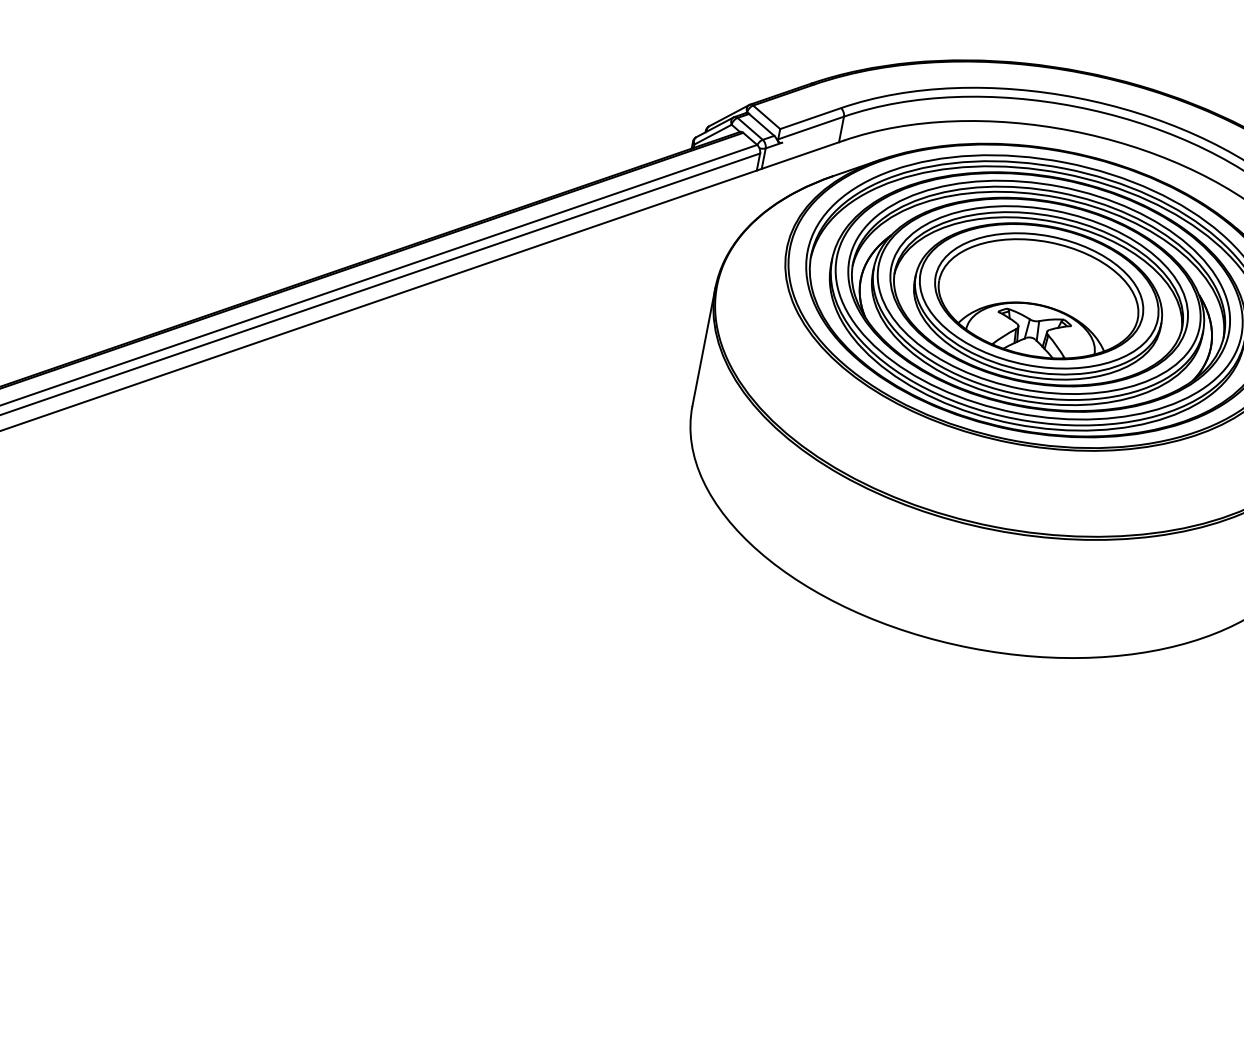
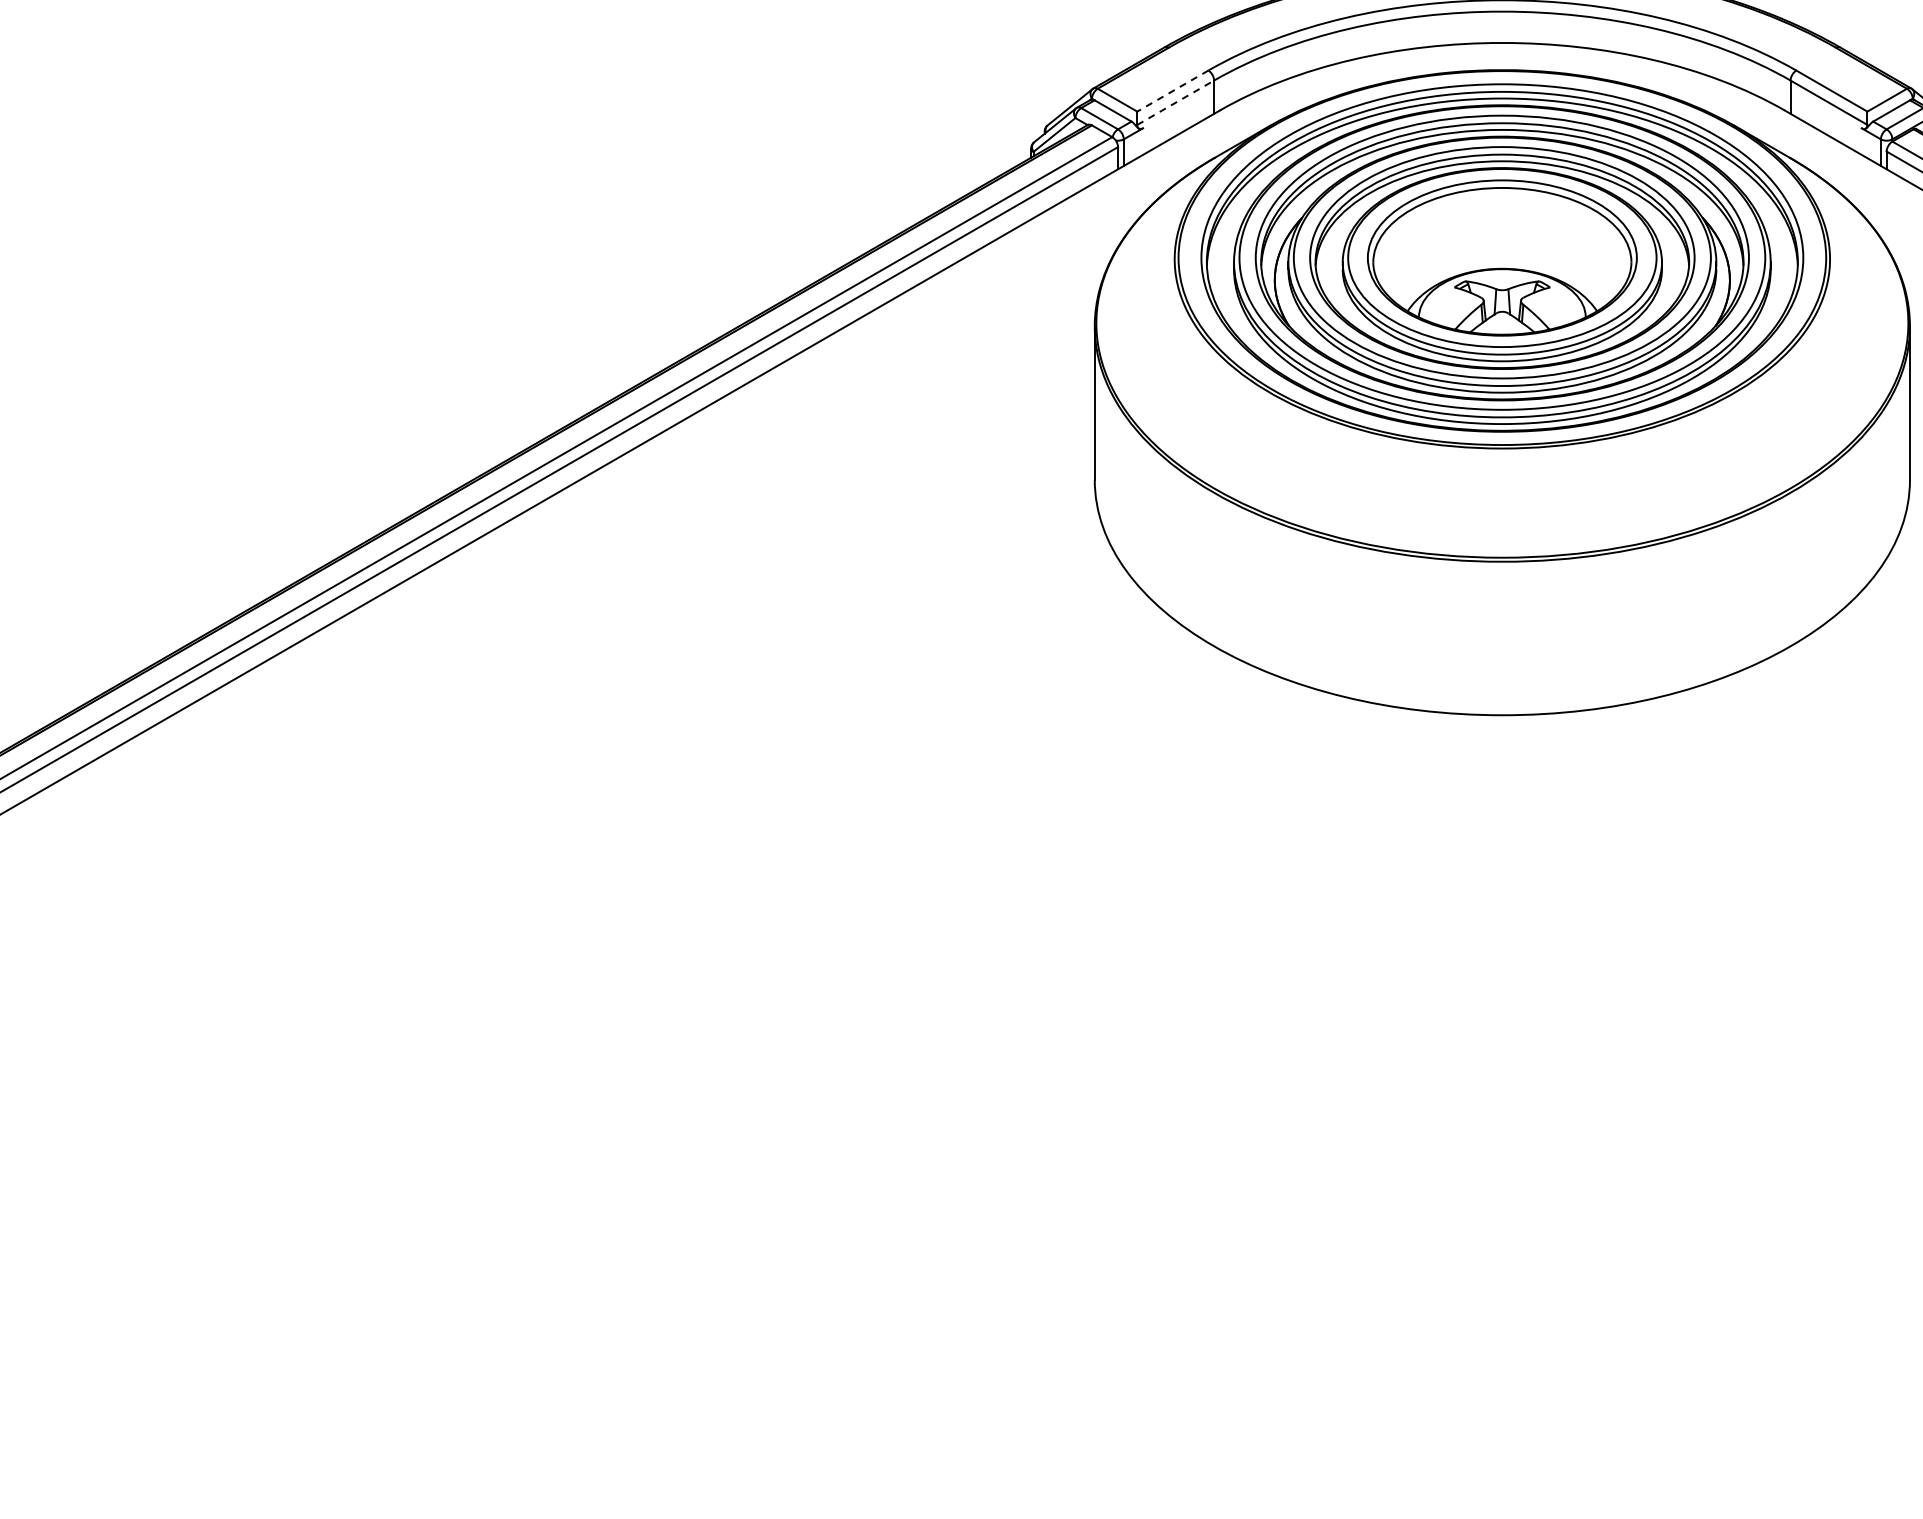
line: (810, 118) -> (1172, 91), solid -> dashed
line: (811, 127) -> (1176, 102), solid -> dashed

